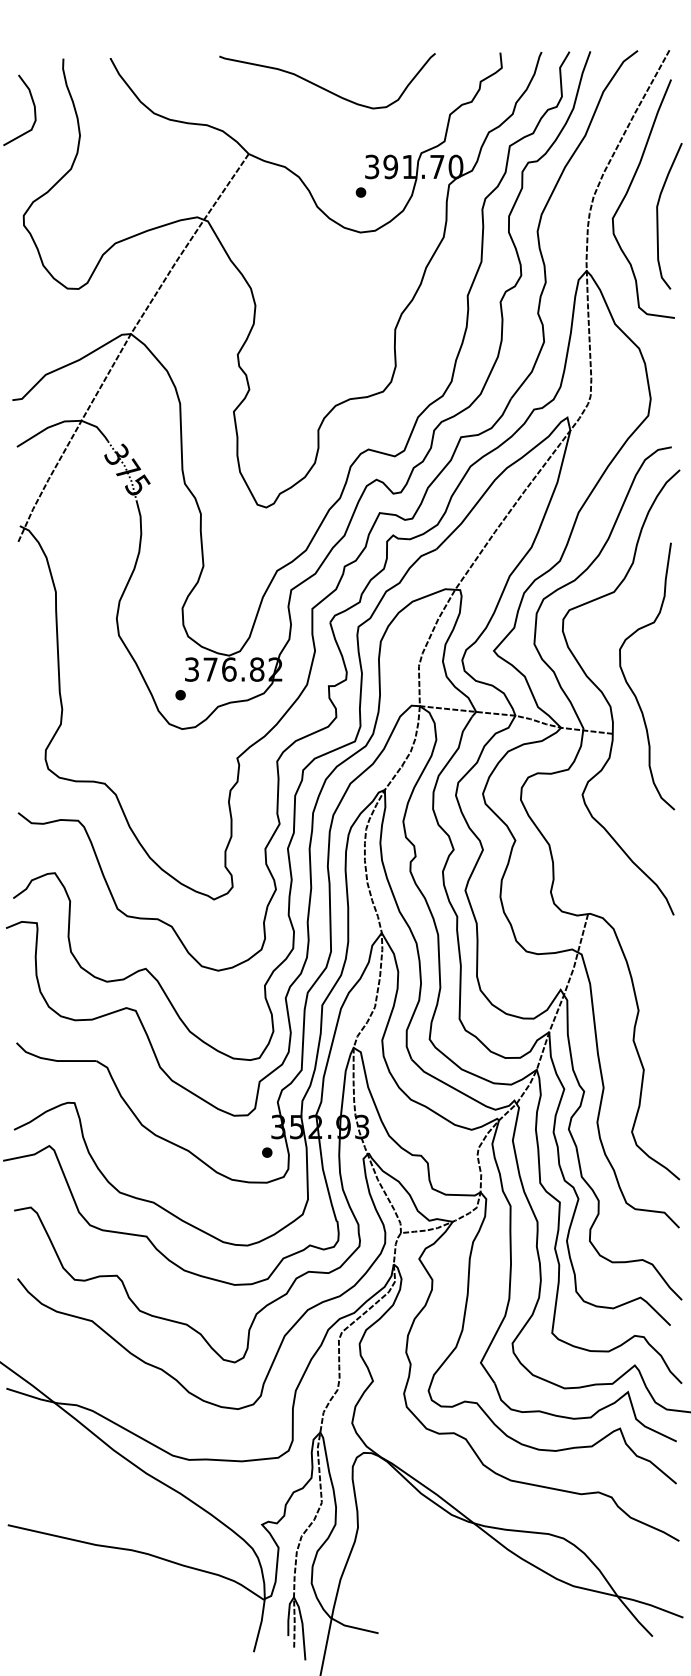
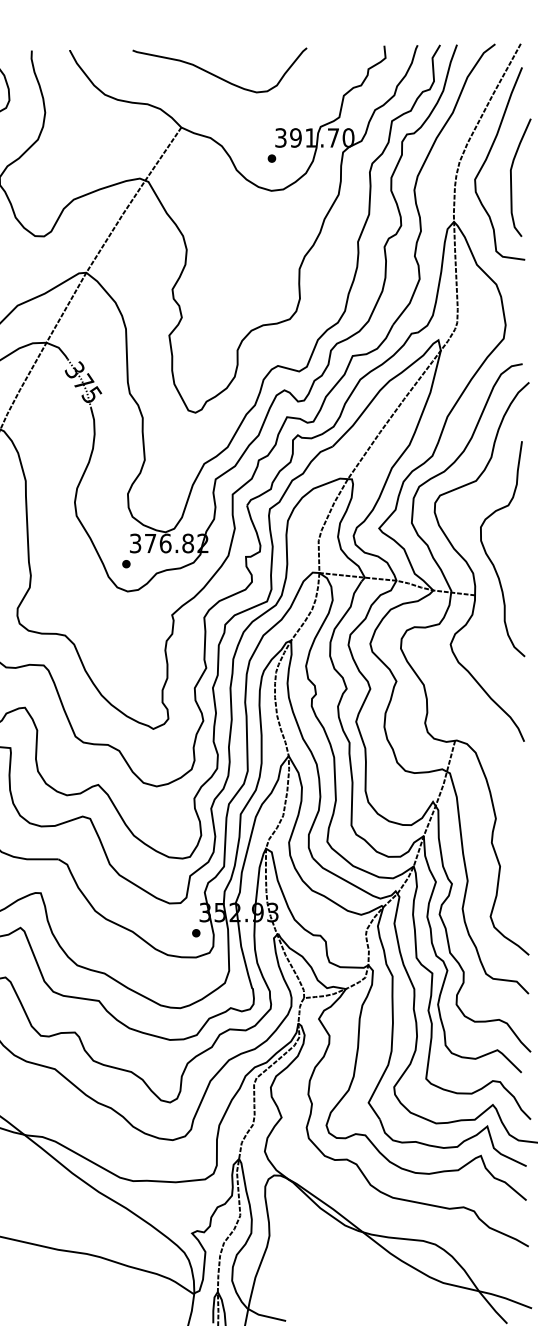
curve: (323, 87) -> (216, 75), moved

